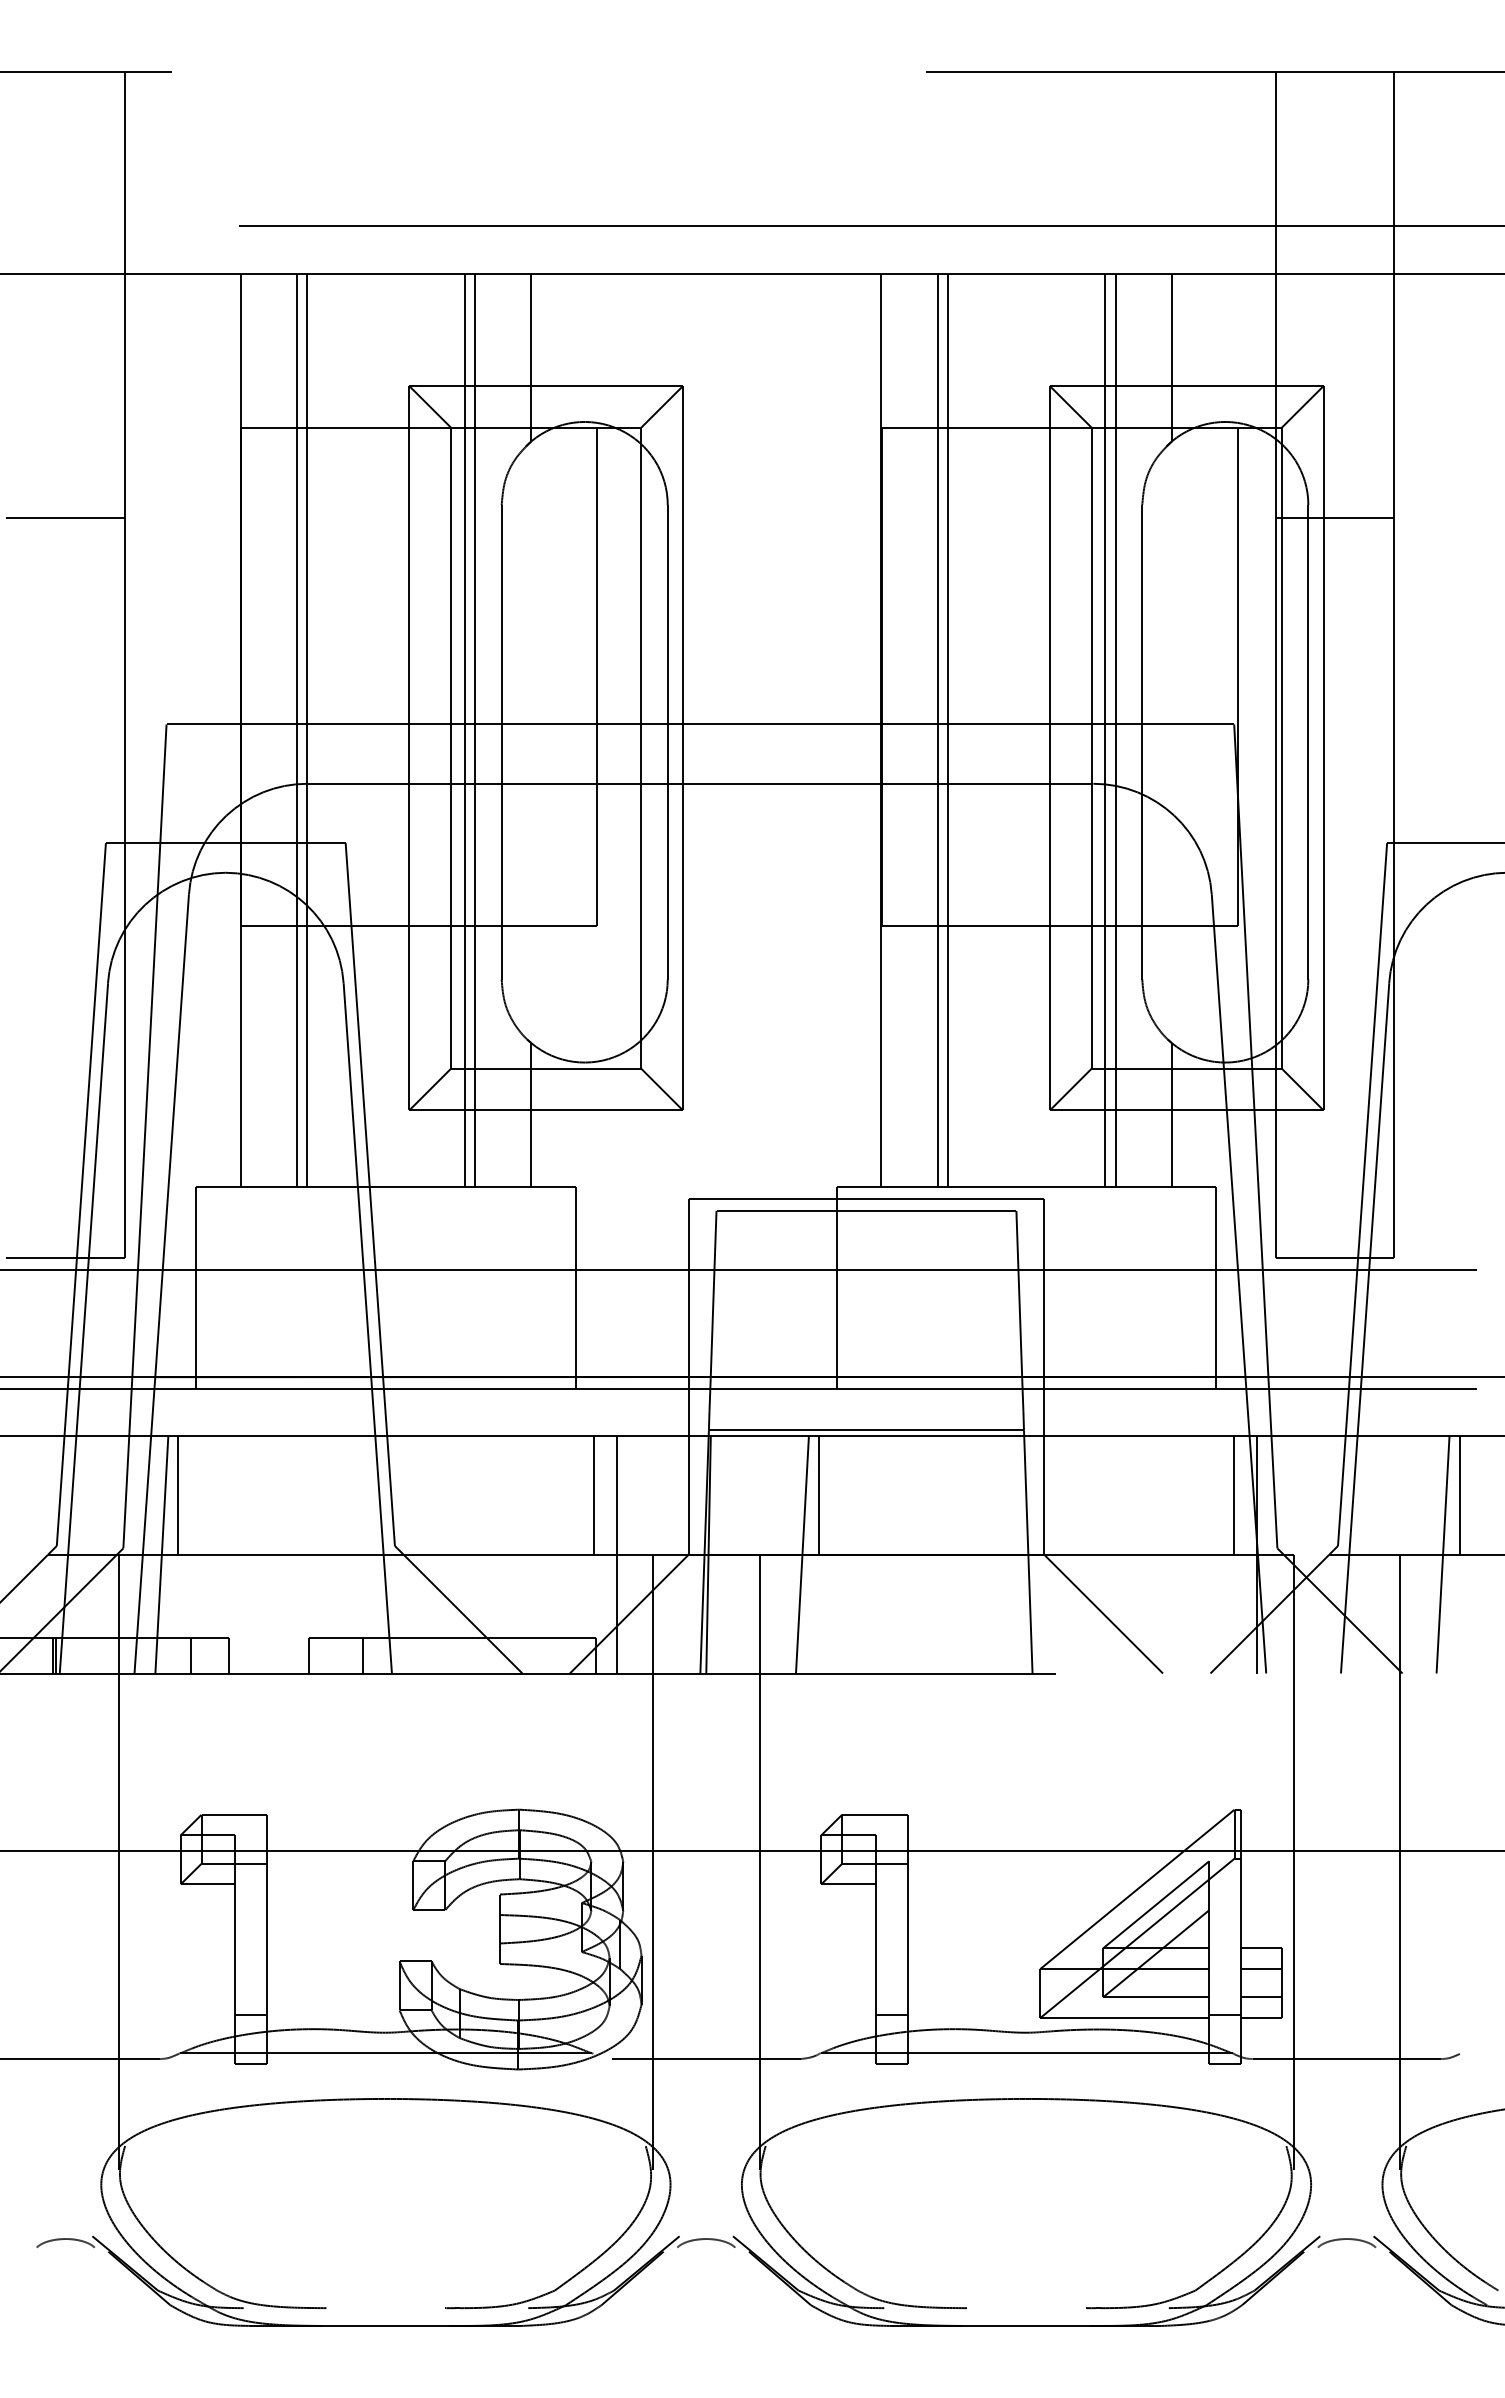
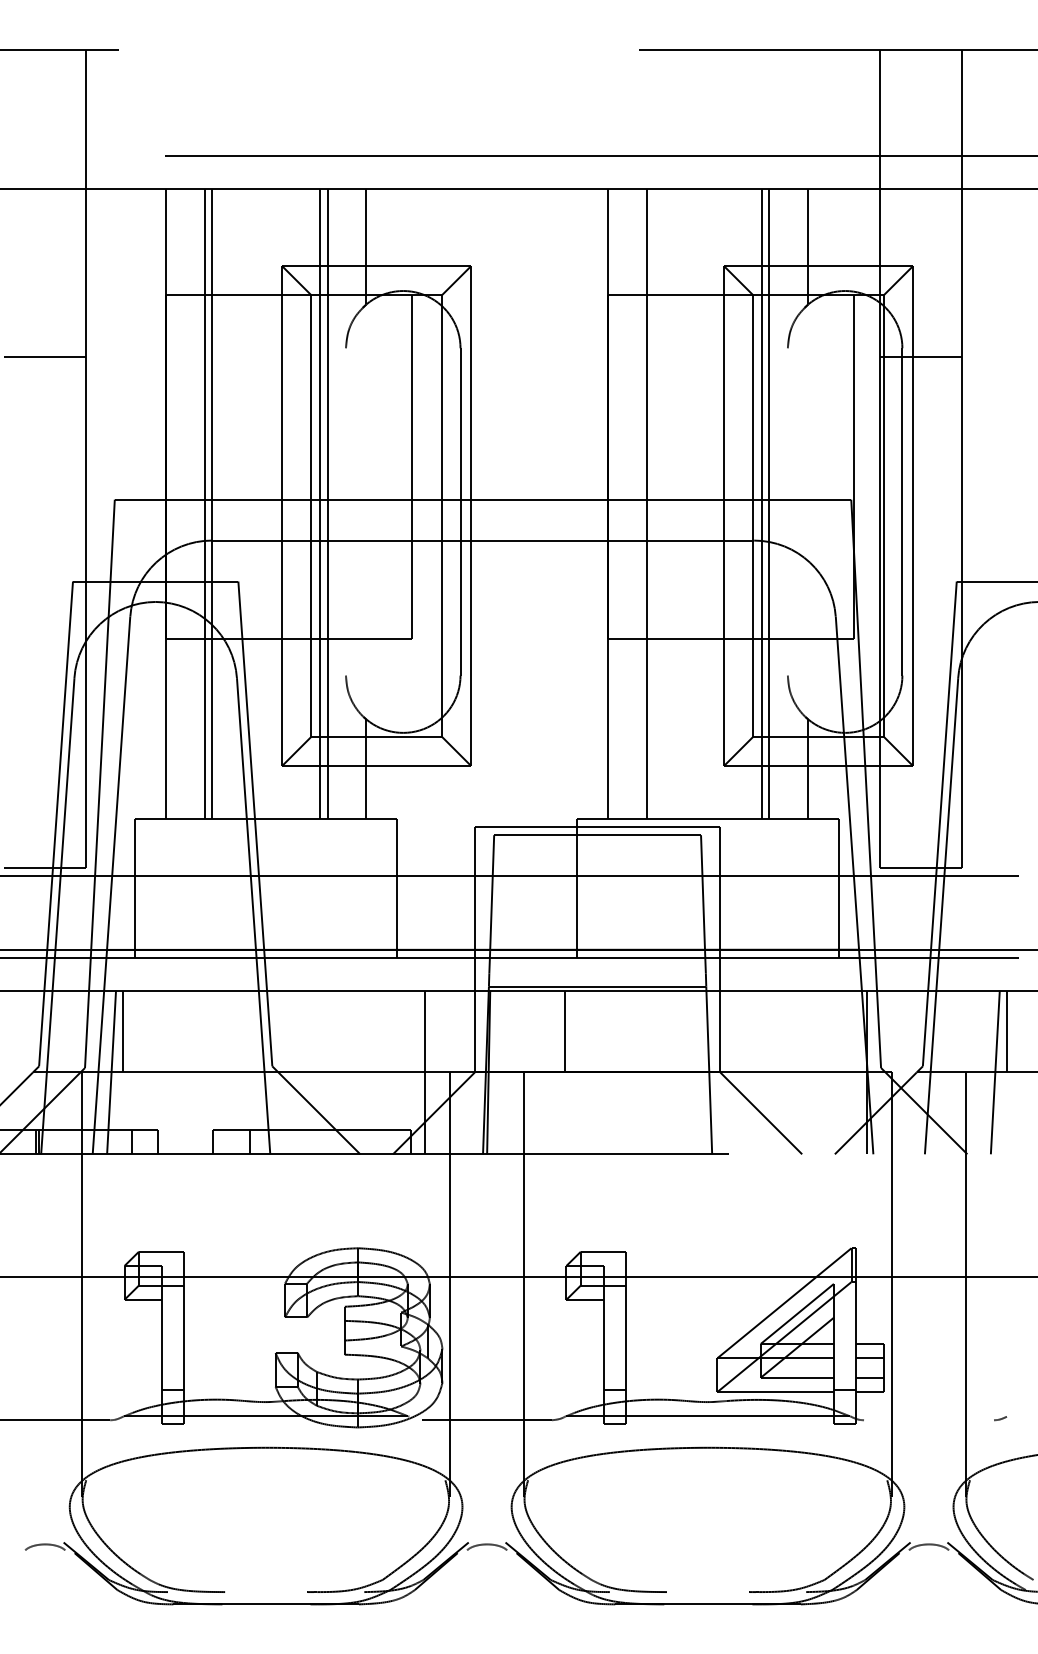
line: (947, 730) -> (653, 503), removed
line: (500, 741) -> (345, 511), removed
line: (1141, 741) -> (787, 511), removed
line: (593, 1495) -> (409, 1031), removed
line: (1234, 1495) -> (851, 1031), removed
line: (802, 1554) -> (553, 1072), removed
line: (1346, 2059) -> (928, 1420), removed

